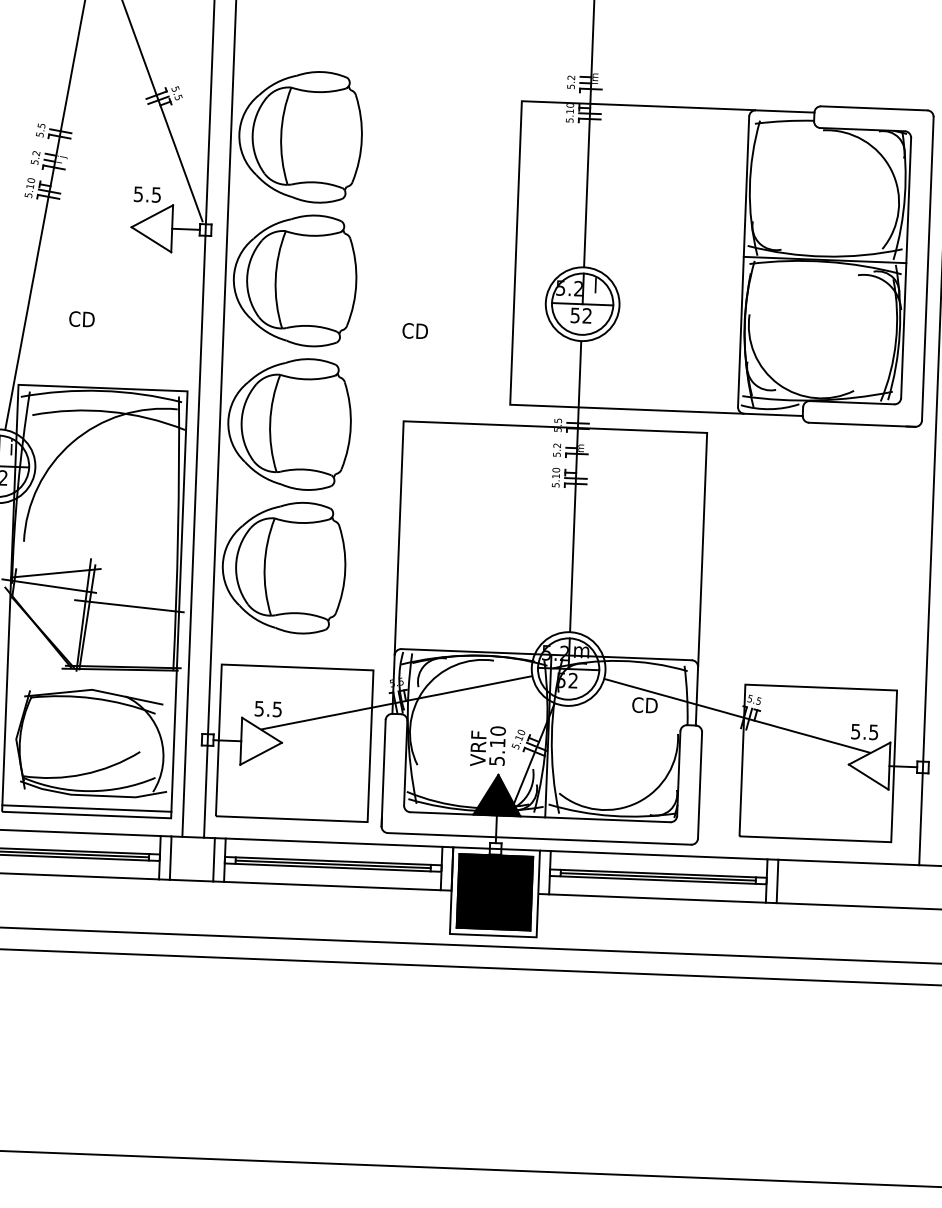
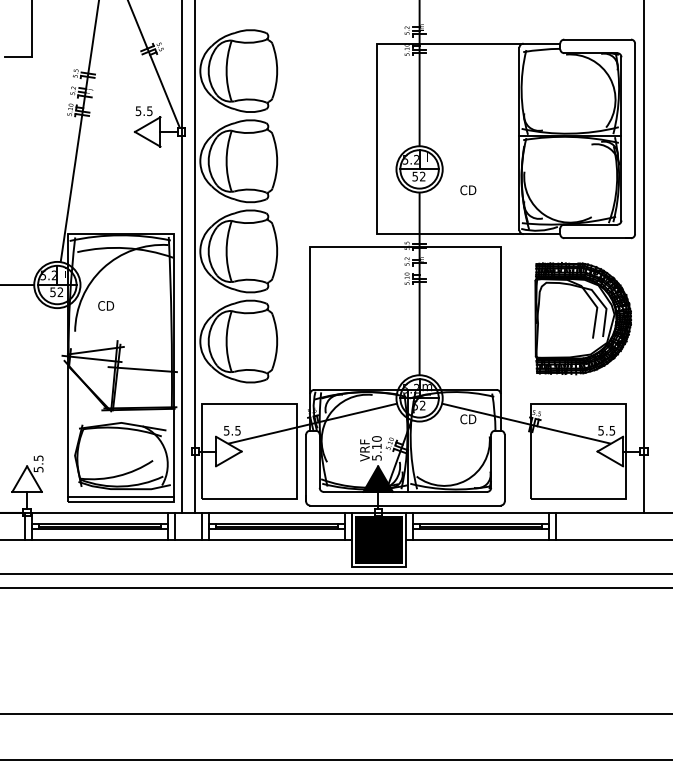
text: (82, 318) -> (106, 305), moved
text: (415, 331) -> (468, 190), moved
part: (833, 551) -> (582, 318), added

